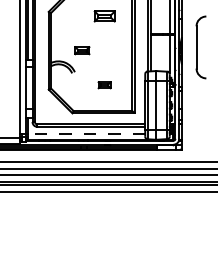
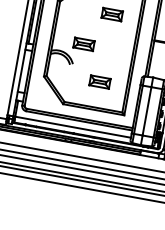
part: (82, 50) -> (84, 44), size x1.43
part: (104, 85) -> (99, 82), size x1.67
line: (86, 134) -> (73, 127), dashed -> solid

